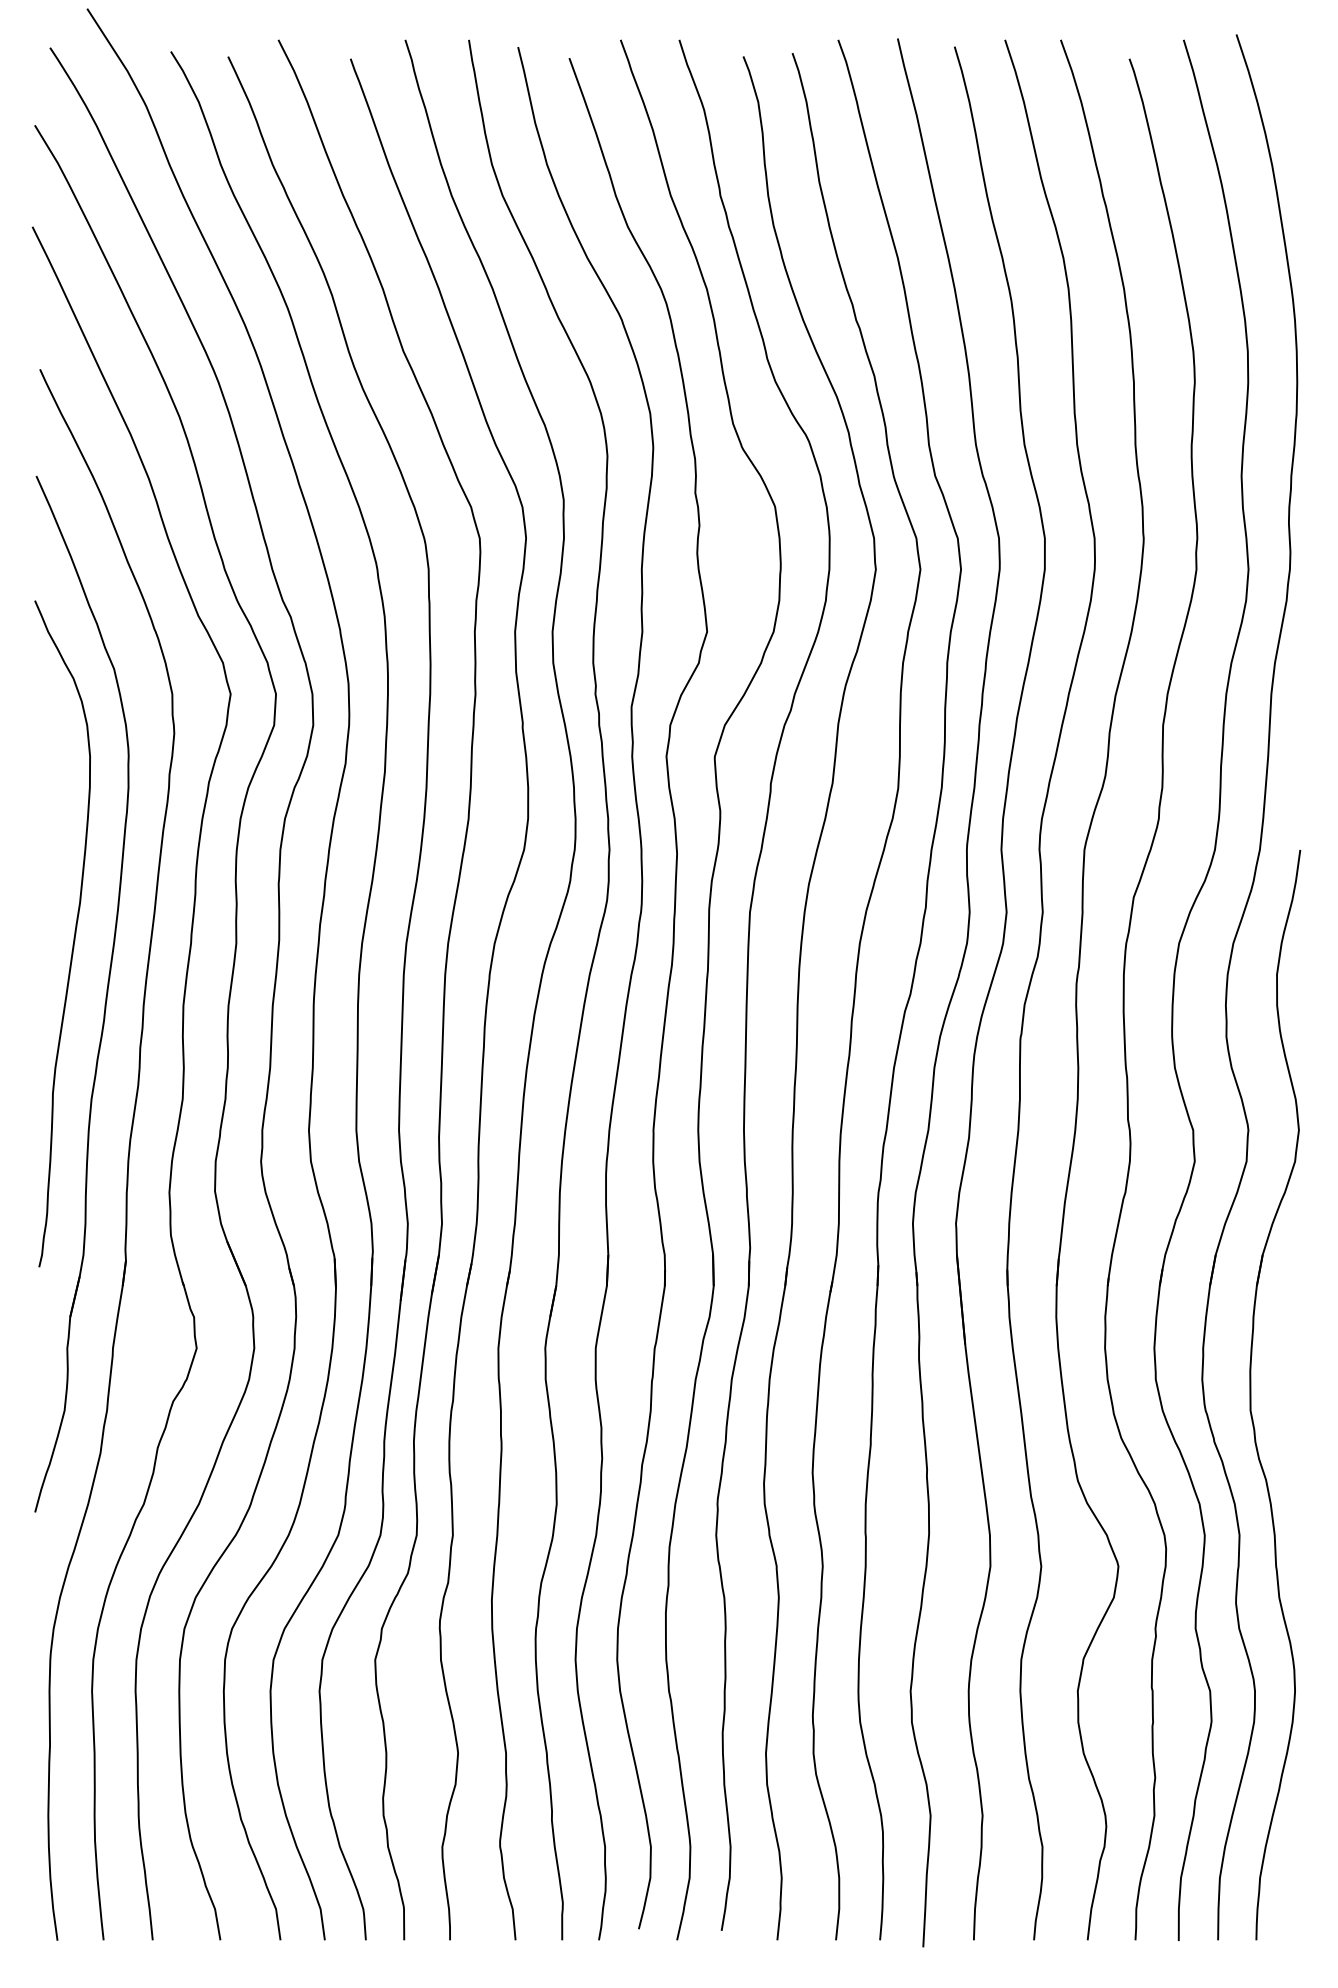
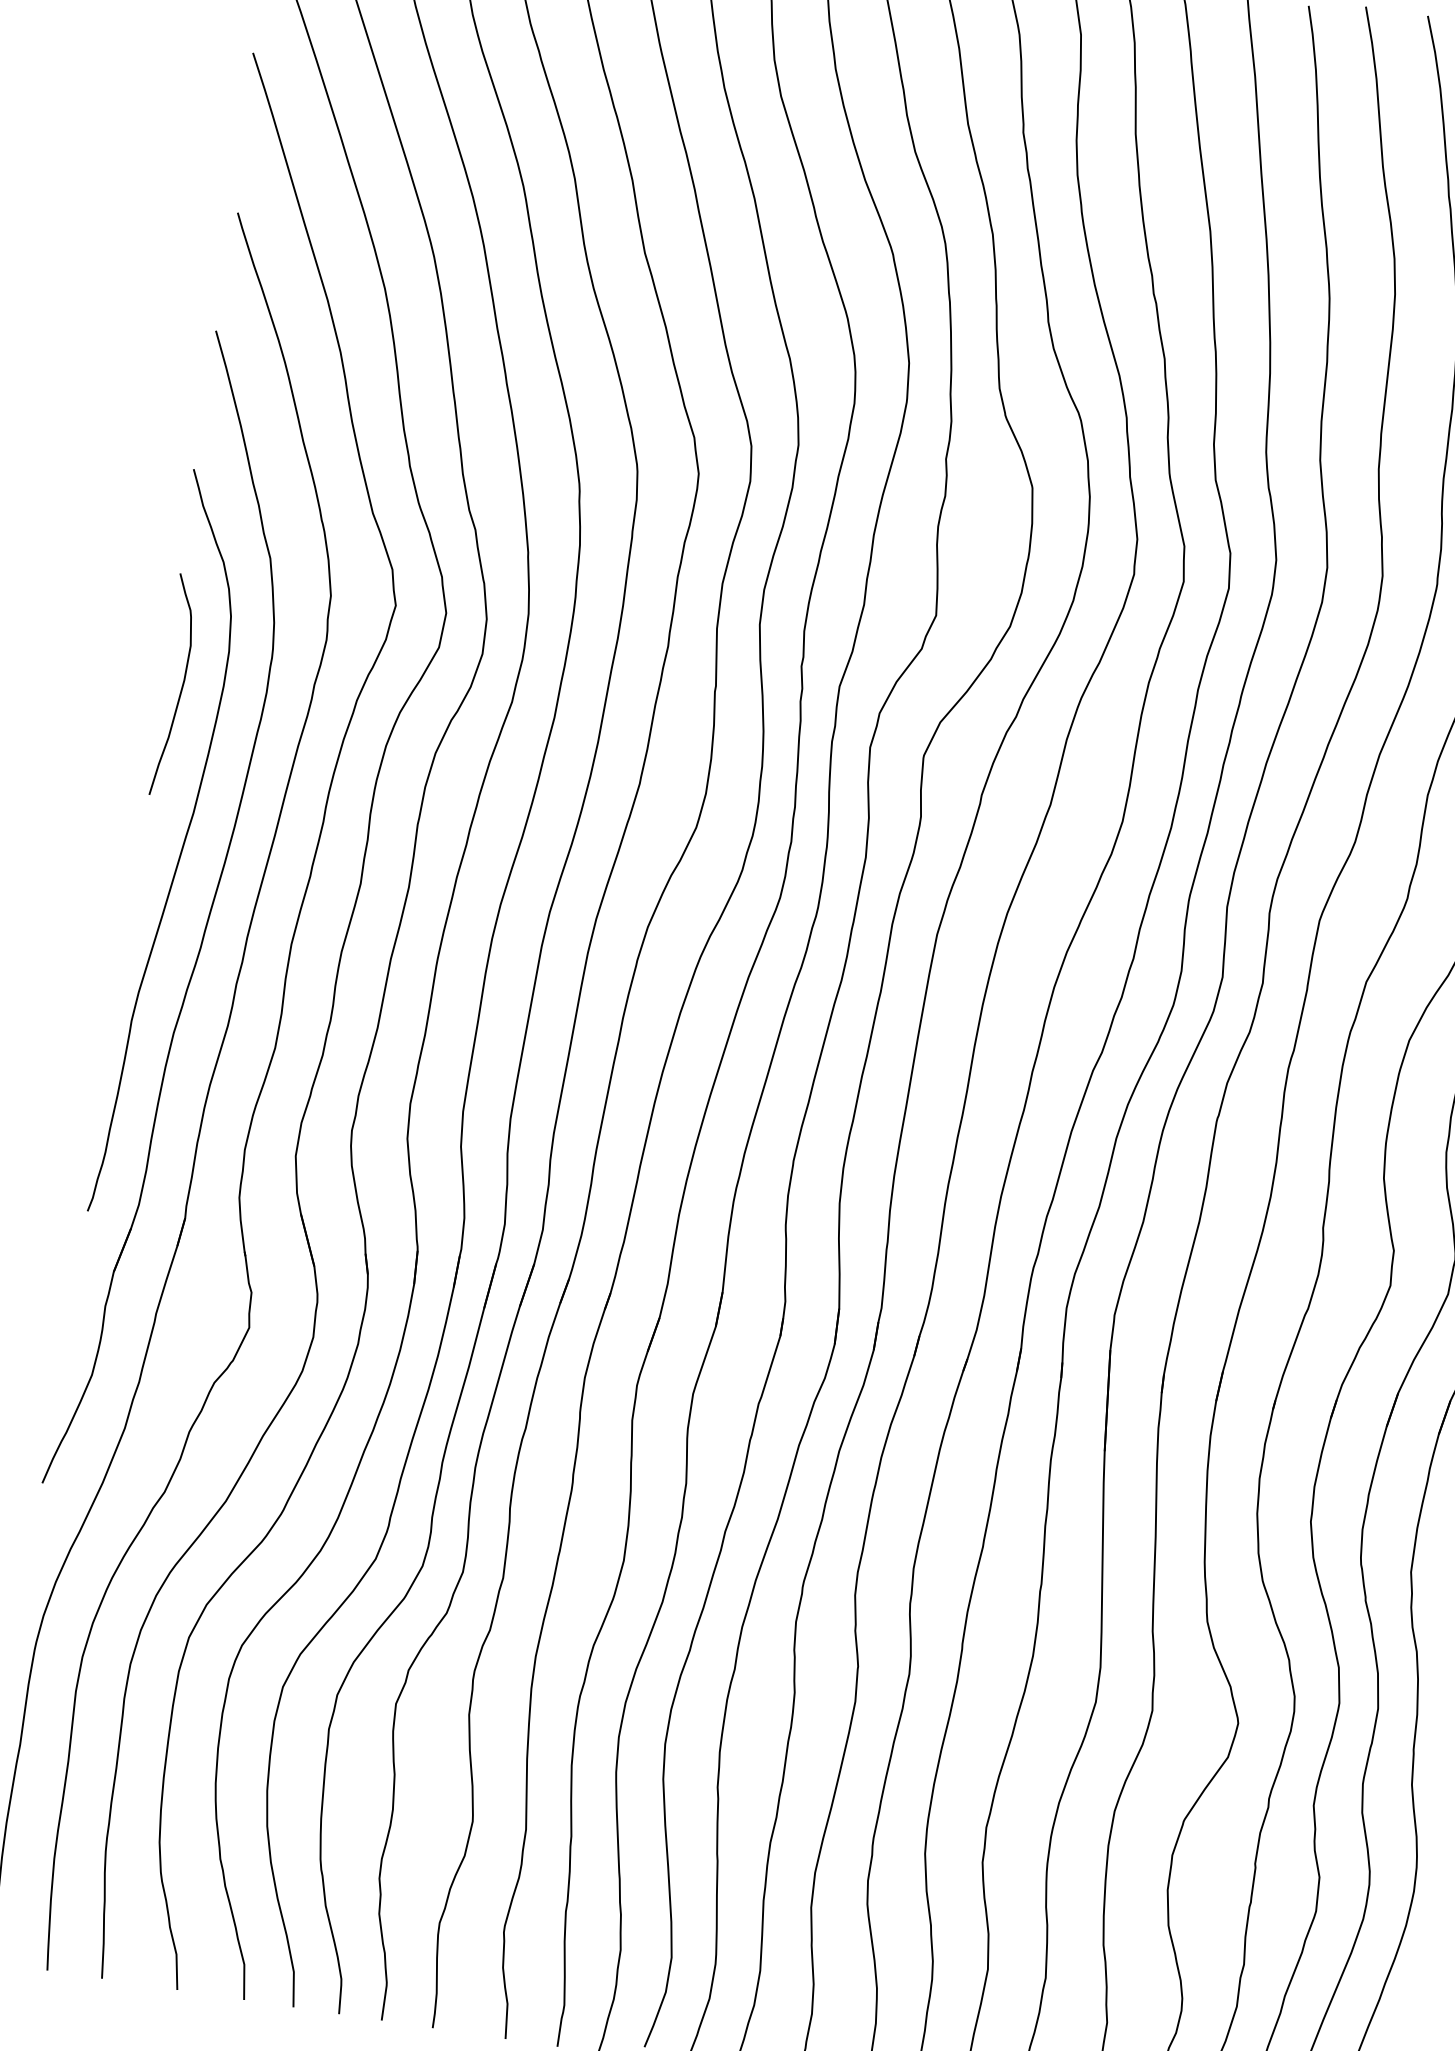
curve: (52, 793) -> (181, 686), added

